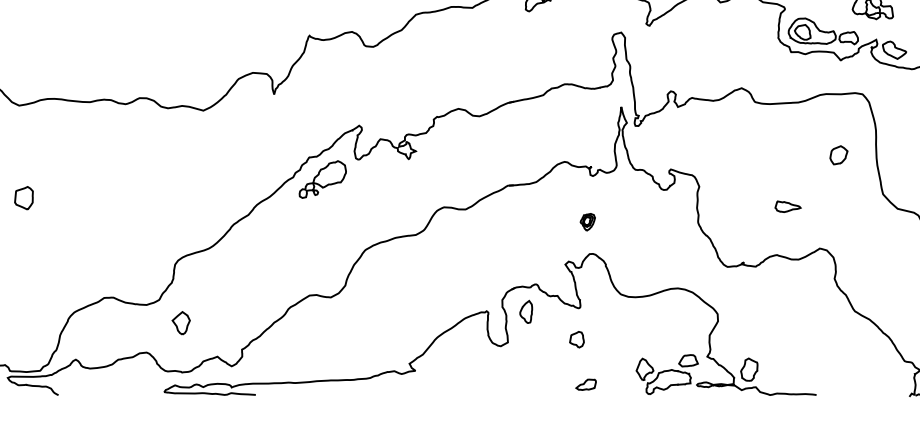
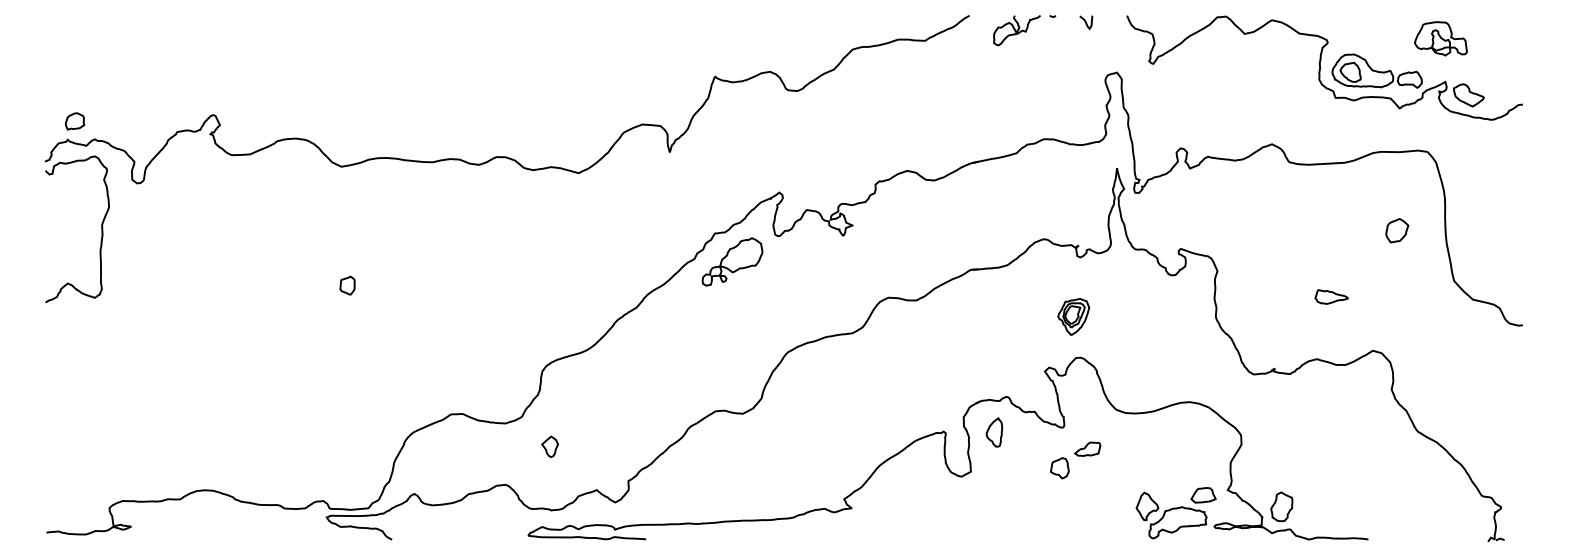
part: (23, 197) -> (347, 285), size x0.62
part: (587, 221) -> (1073, 316), size x1.67
part: (180, 322) -> (549, 446), size x0.71
part: (586, 384) -> (1087, 448), moved

